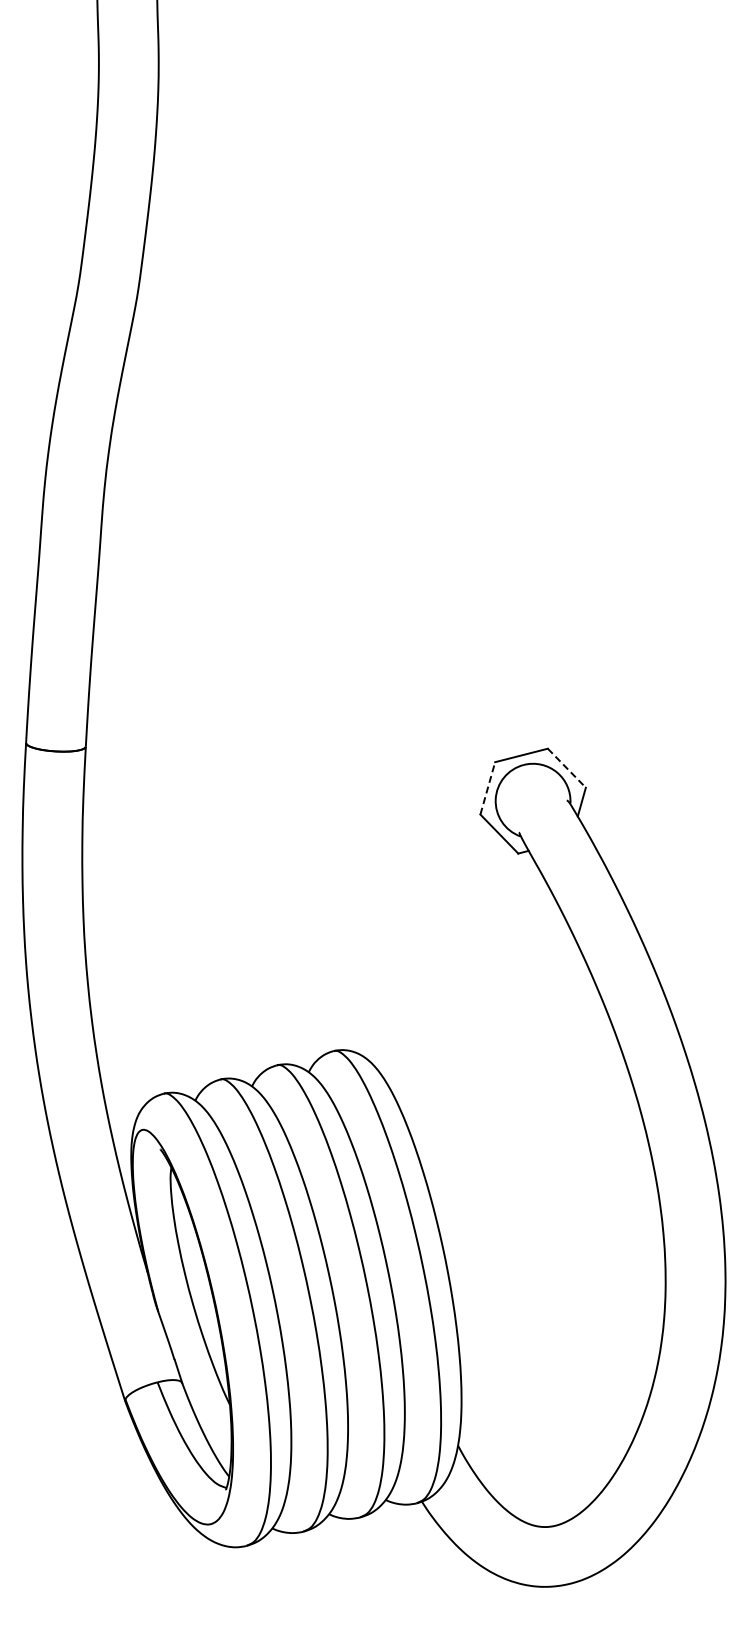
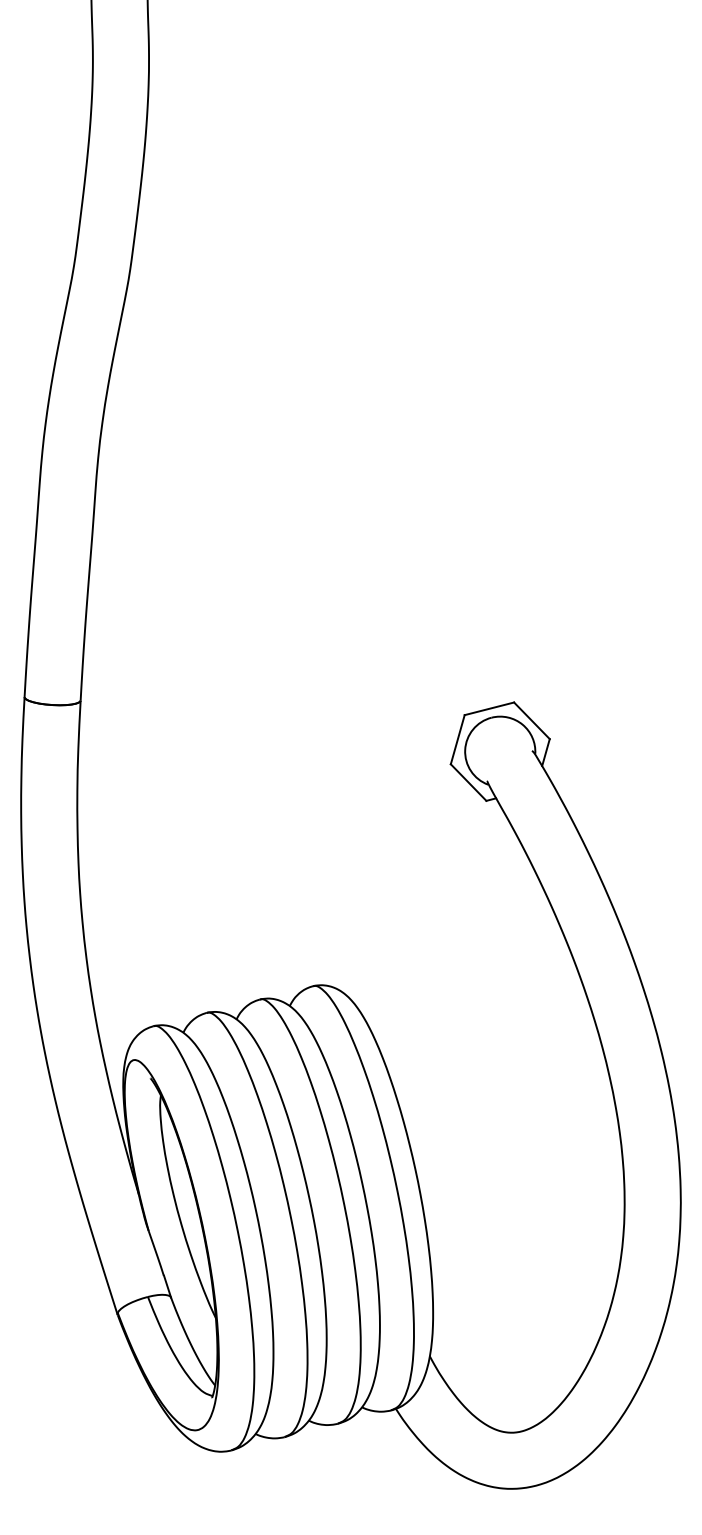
line: (567, 768) -> (532, 721), dashed -> solid
line: (487, 787) -> (457, 738), dashed -> solid

